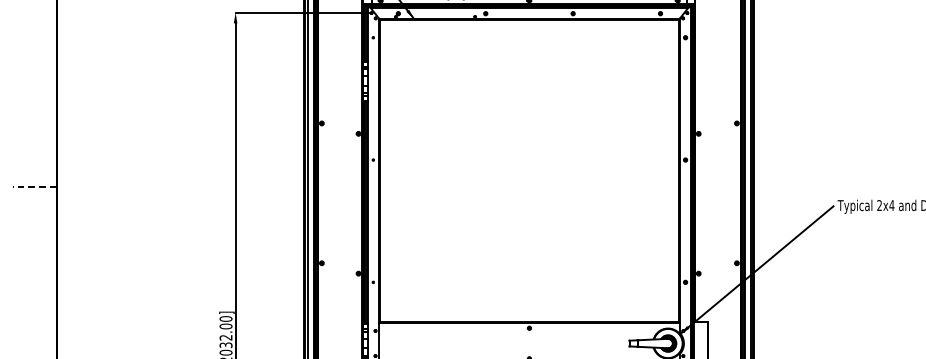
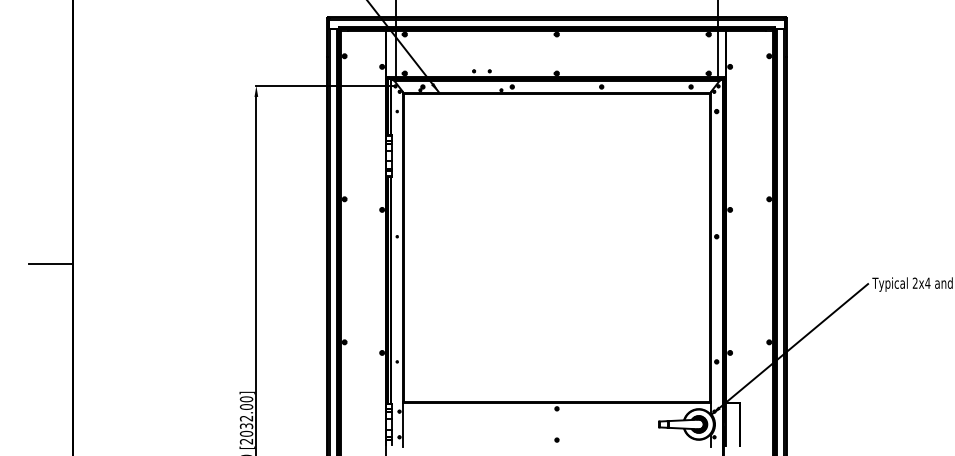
line: (34, 187) -> (50, 264), dashed -> solid

